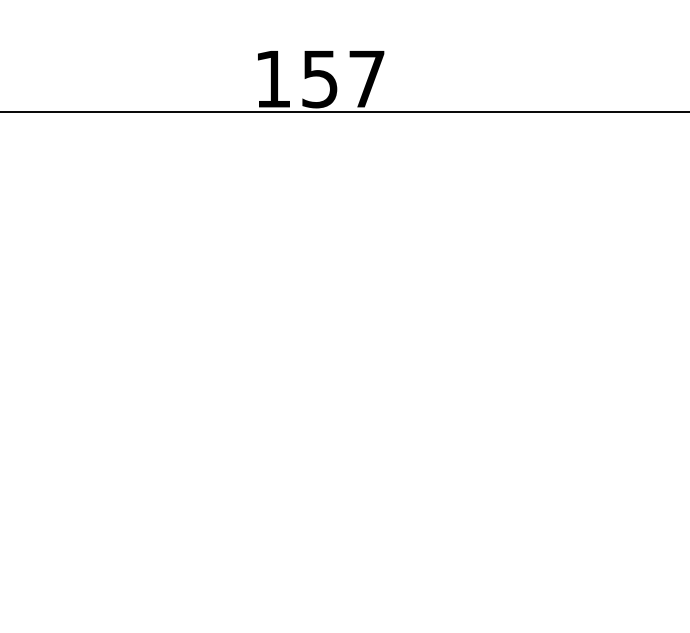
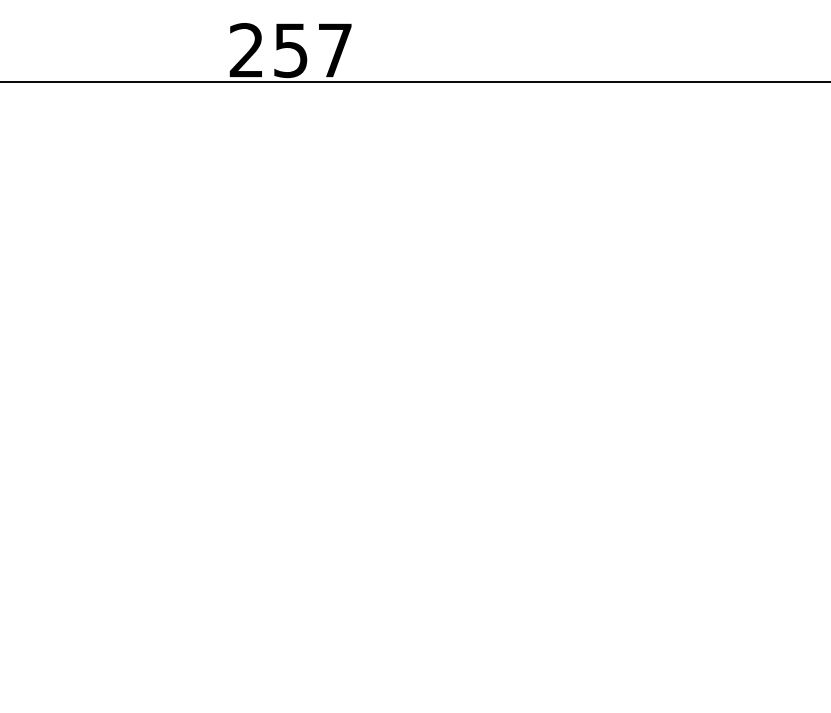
text: (271, 79) -> (245, 50), 157 -> 257

